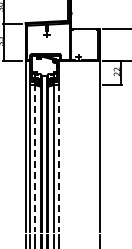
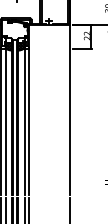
line: (34, 157) -> (5, 121), dashed -> solid
line: (58, 157) -> (28, 121), dashed -> solid

